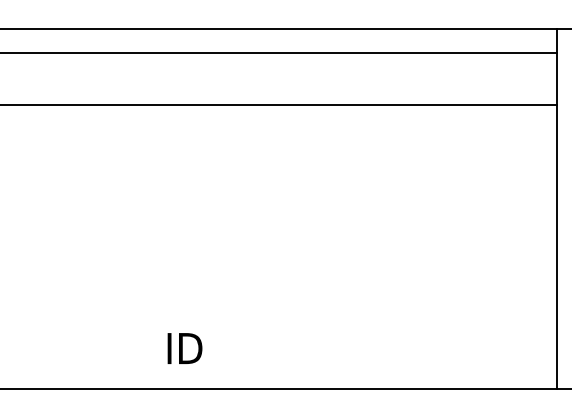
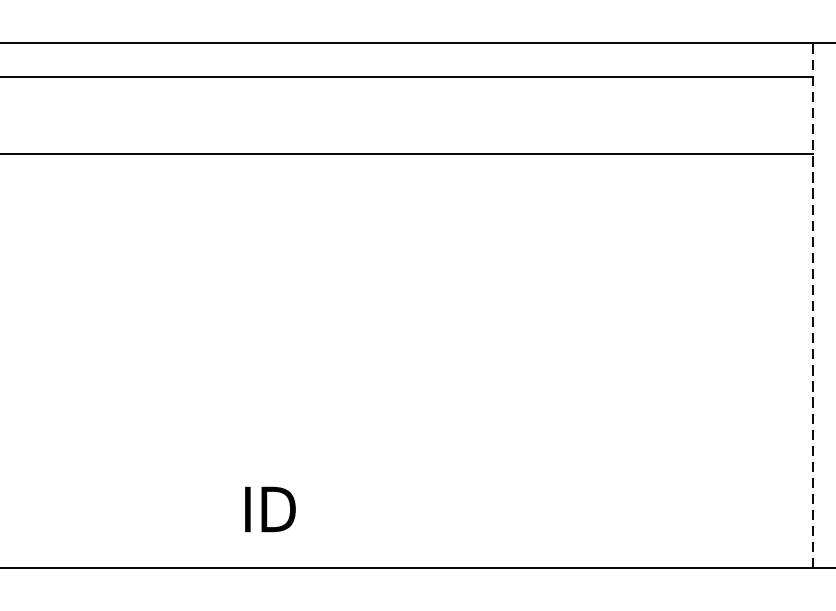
line: (556, 209) -> (813, 306), solid -> dashed

